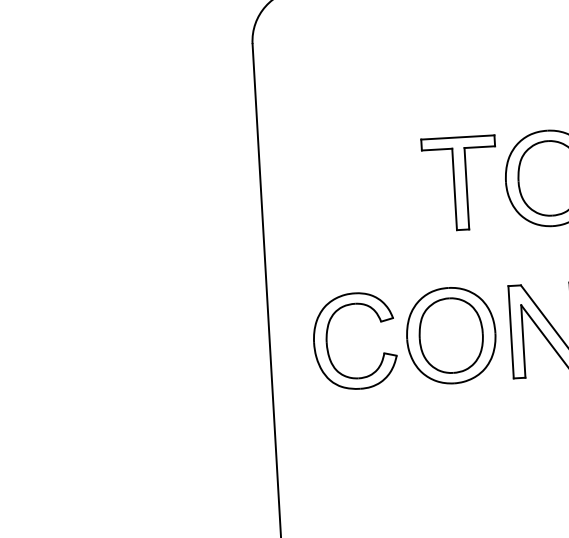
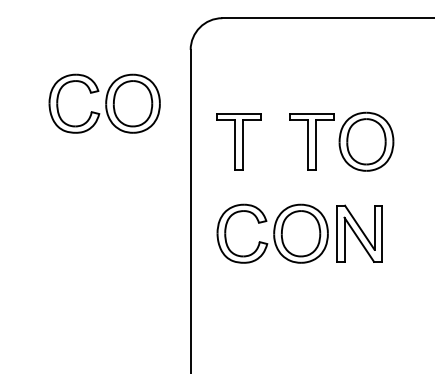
part: (116, 140) -> (104, 103), added
part: (339, 190) -> (238, 141), added

